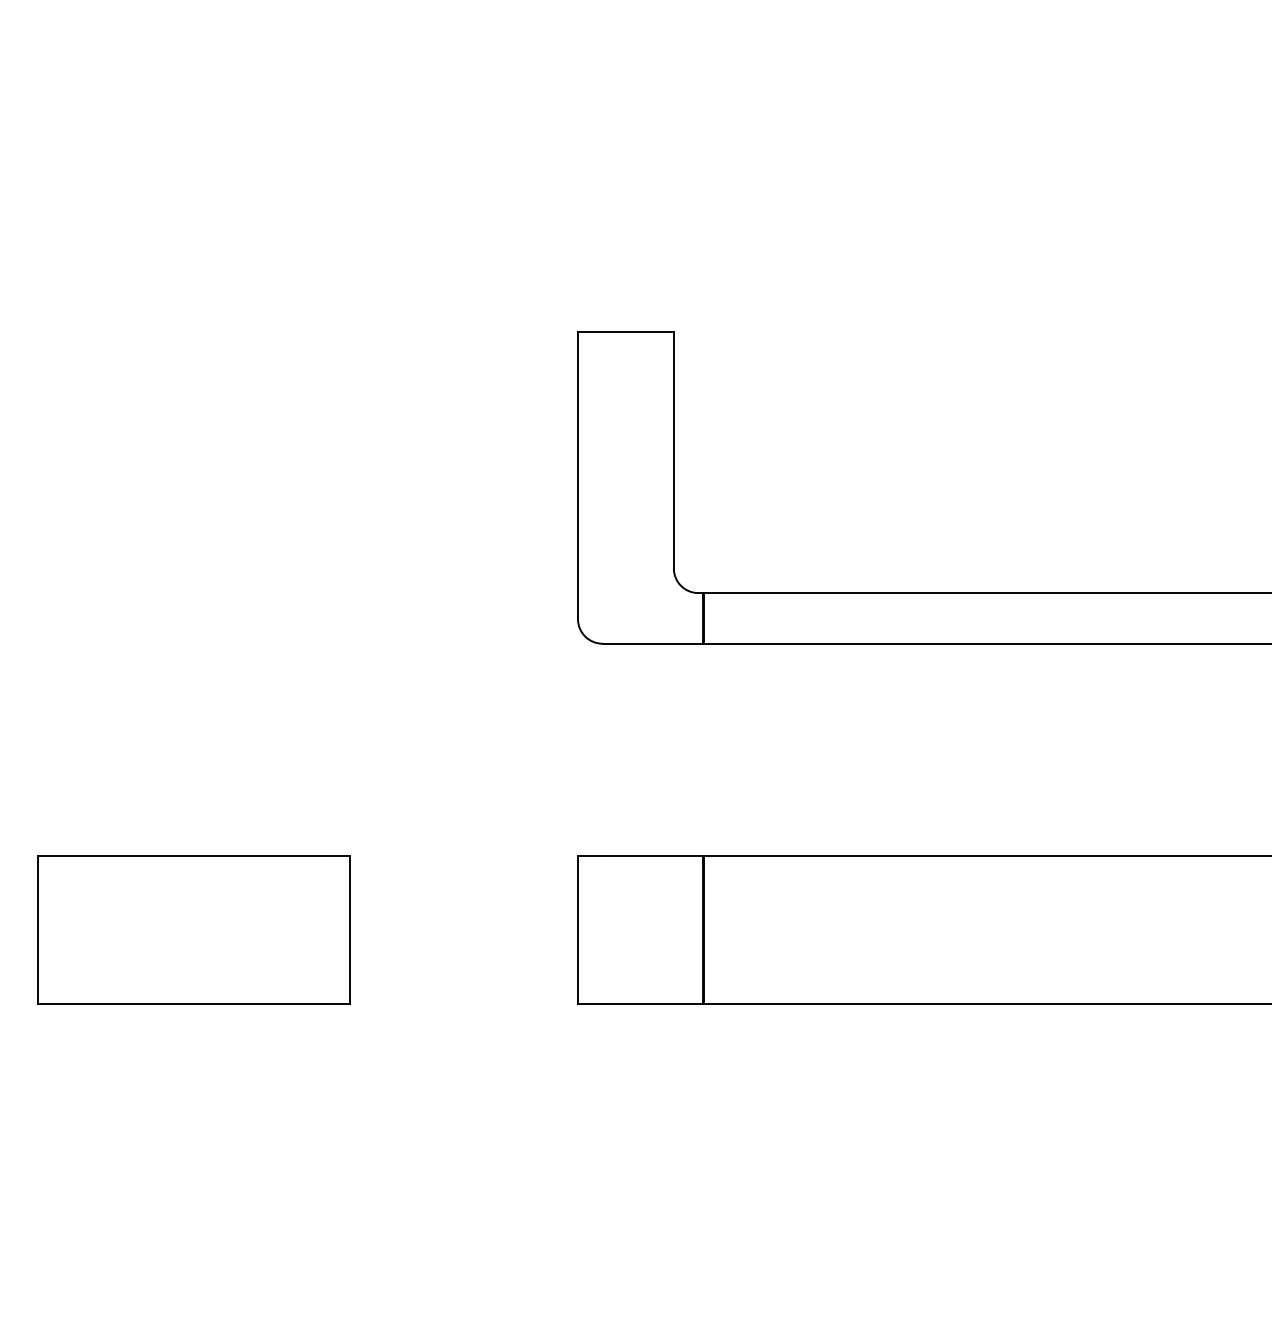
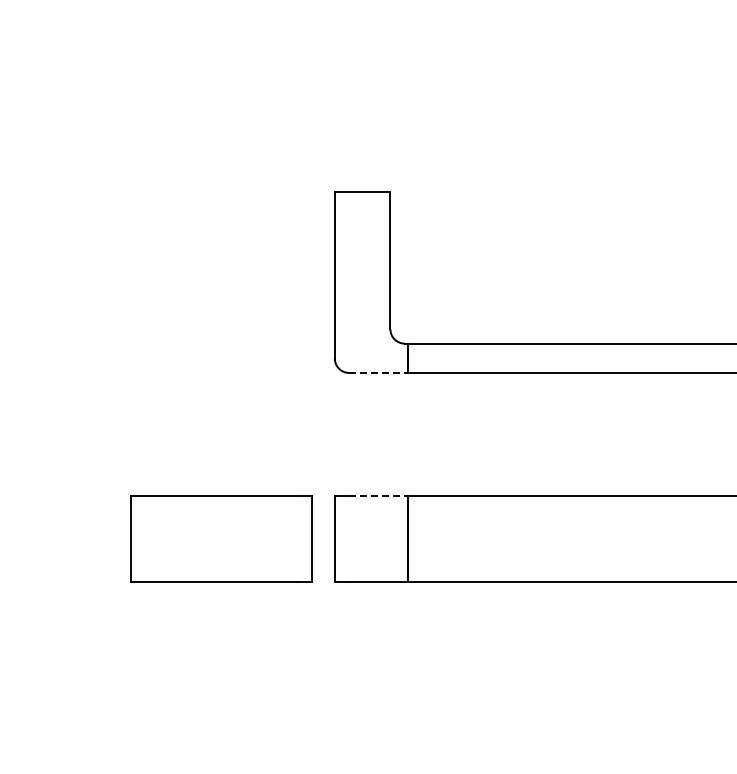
line: (653, 642) -> (378, 372), solid -> dashed
line: (653, 856) -> (378, 496), solid -> dashed
part: (194, 929) -> (221, 538), moved

